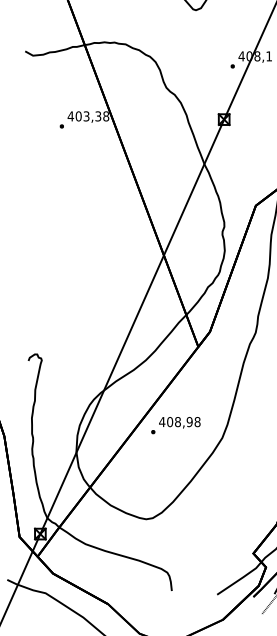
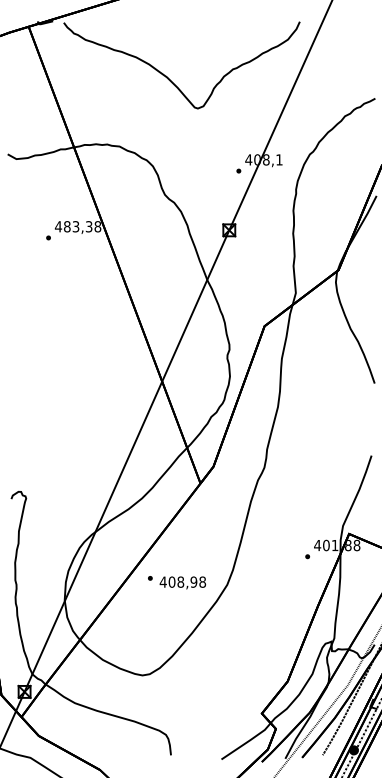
text: (78, 116) -> (66, 226), 403,38 -> 483,38
text: (179, 422) -> (182, 582), moved

